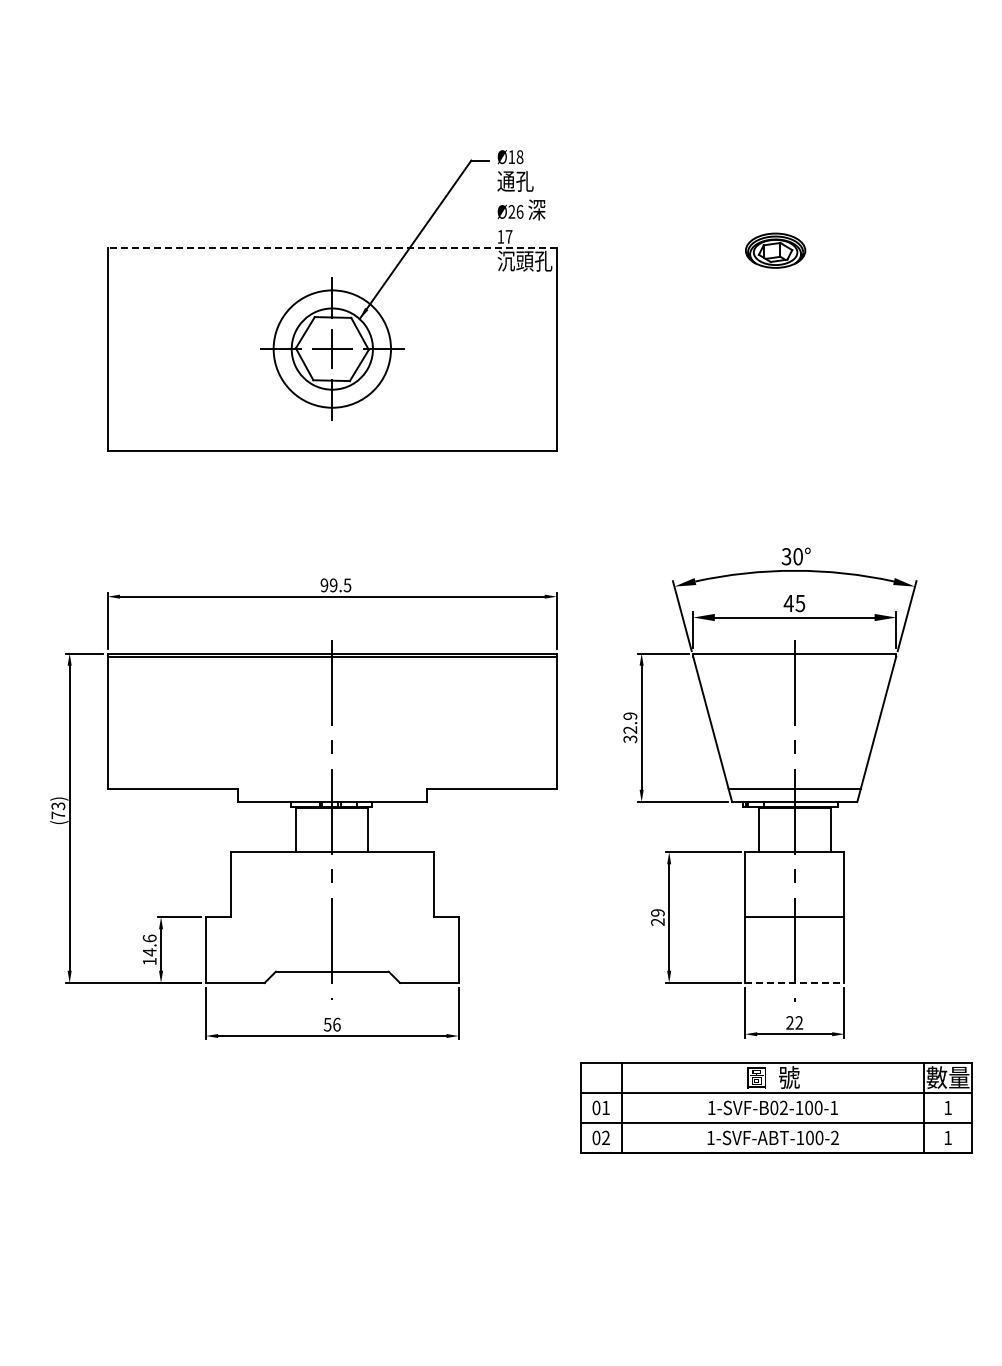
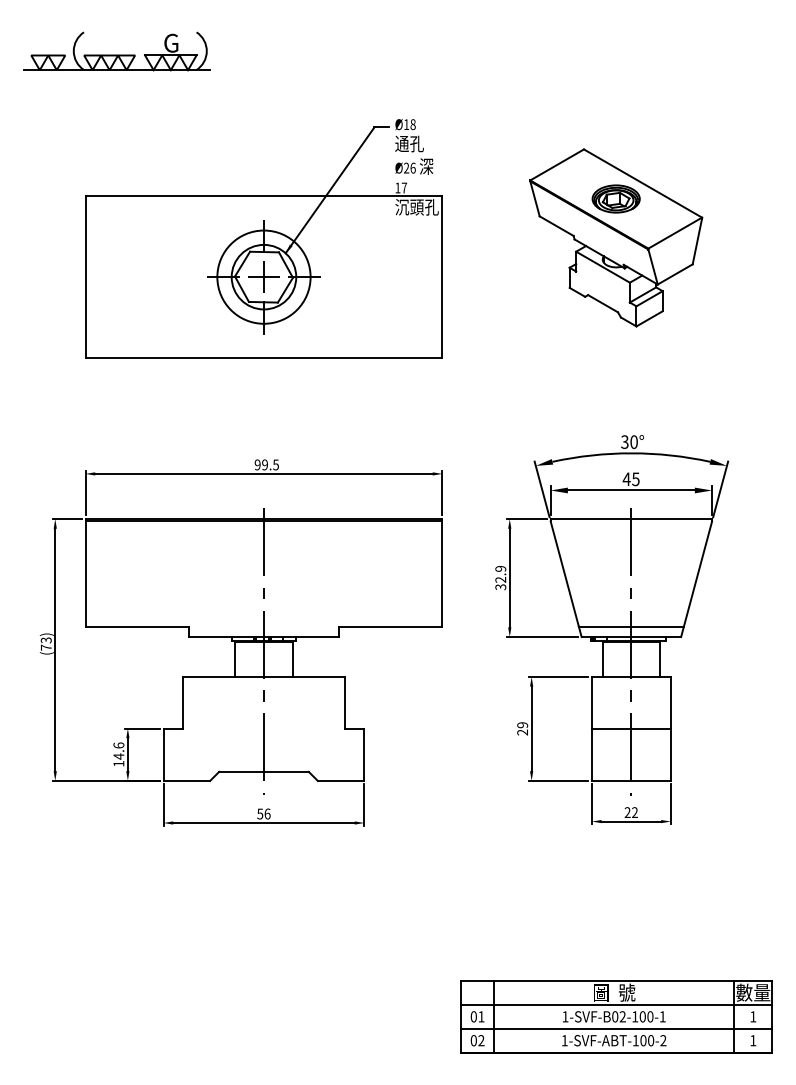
part: (147, 64) -> (117, 51), added
line: (332, 247) -> (264, 196), dashed -> solid
part: (775, 299) -> (616, 237), added
line: (794, 982) -> (631, 780), dashed -> solid
part: (776, 1107) -> (616, 1016), moved

